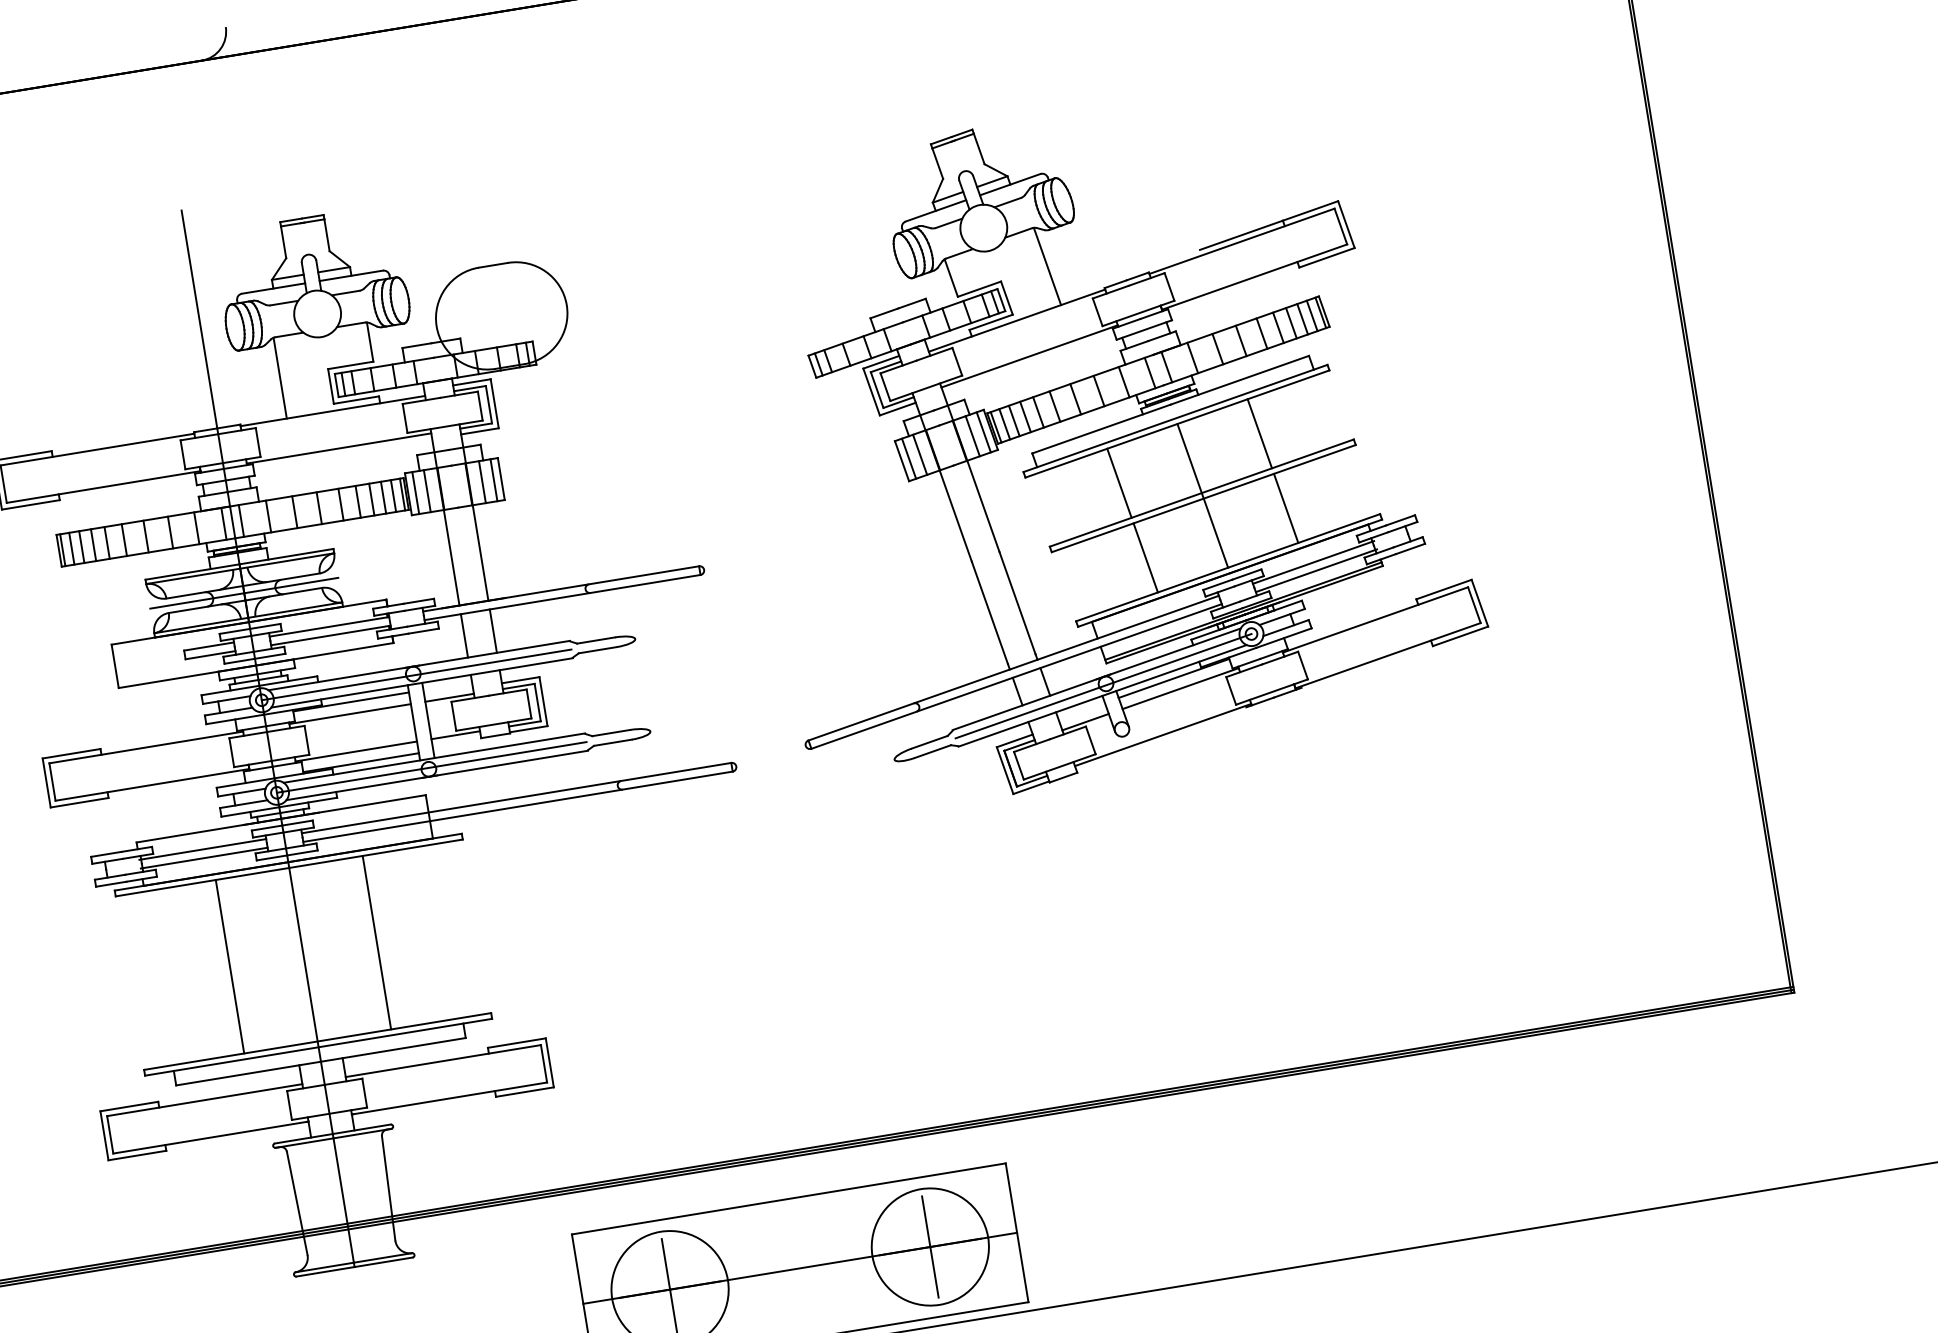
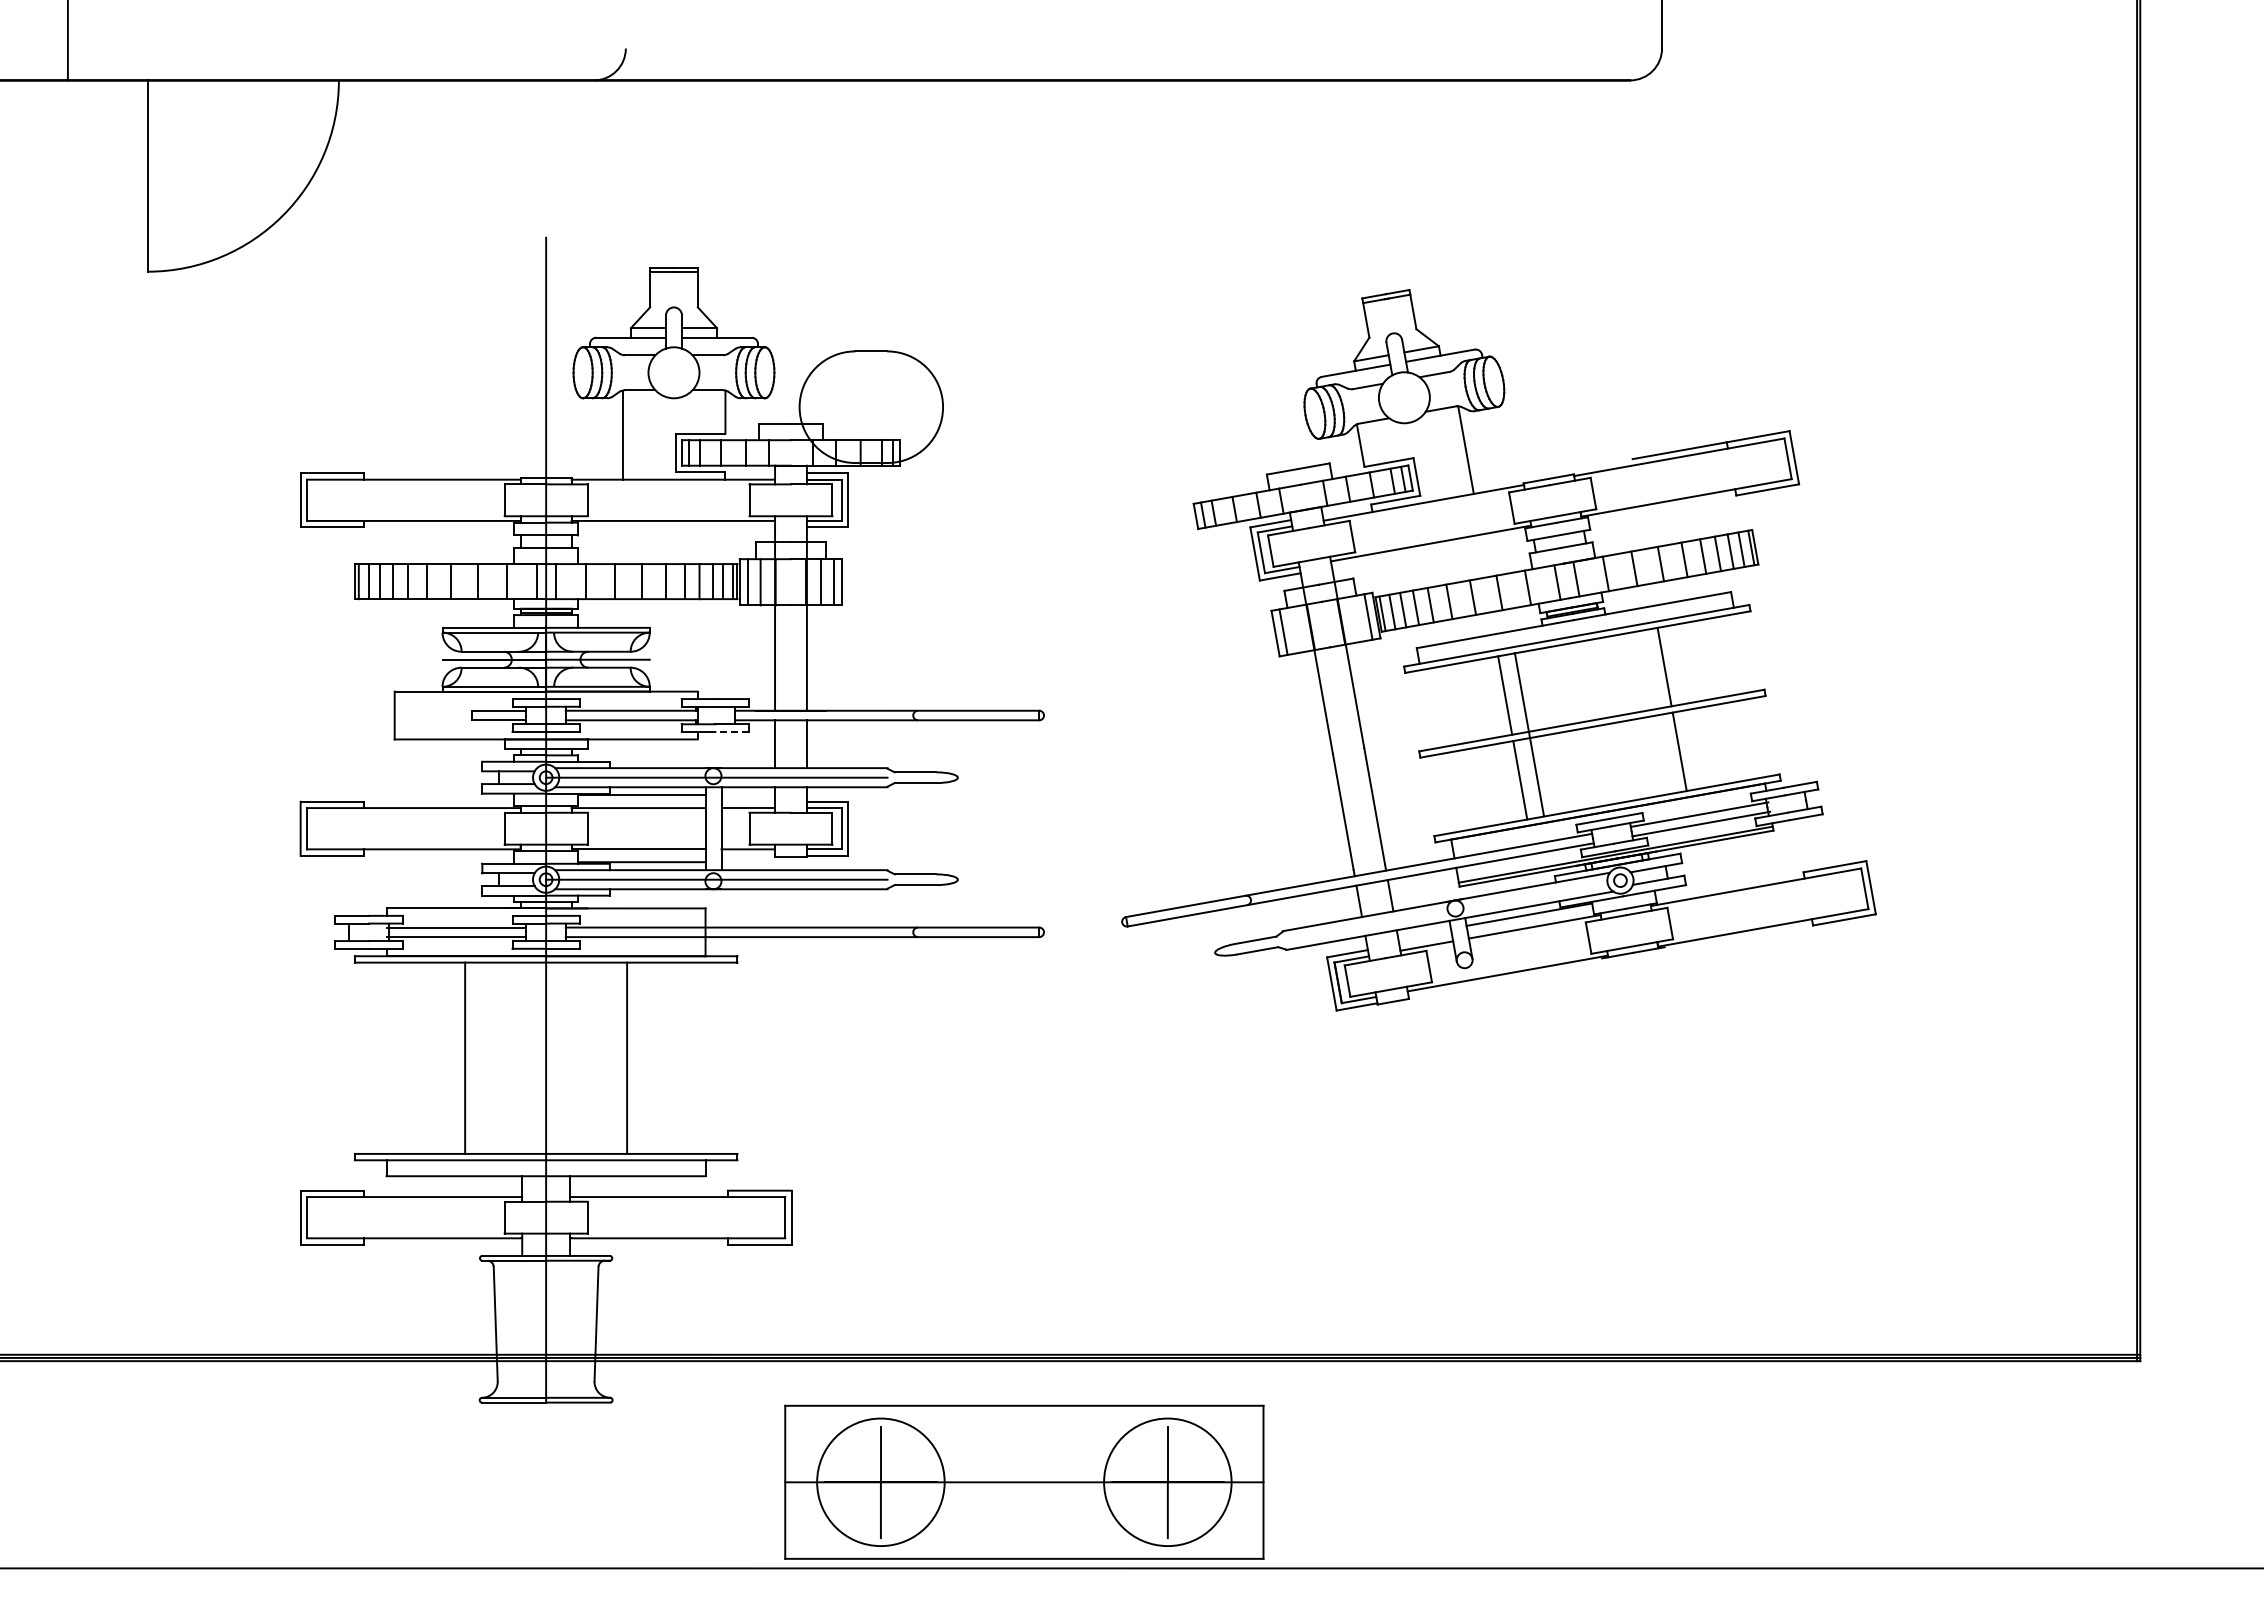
line: (972, 436) -> (1355, 619), removed
line: (920, 454) -> (1296, 629), removed
line: (1202, 495) -> (1529, 734), moved
line: (424, 631) -> (732, 732), solid -> dashed
line: (1103, 686) -> (1452, 910), removed

